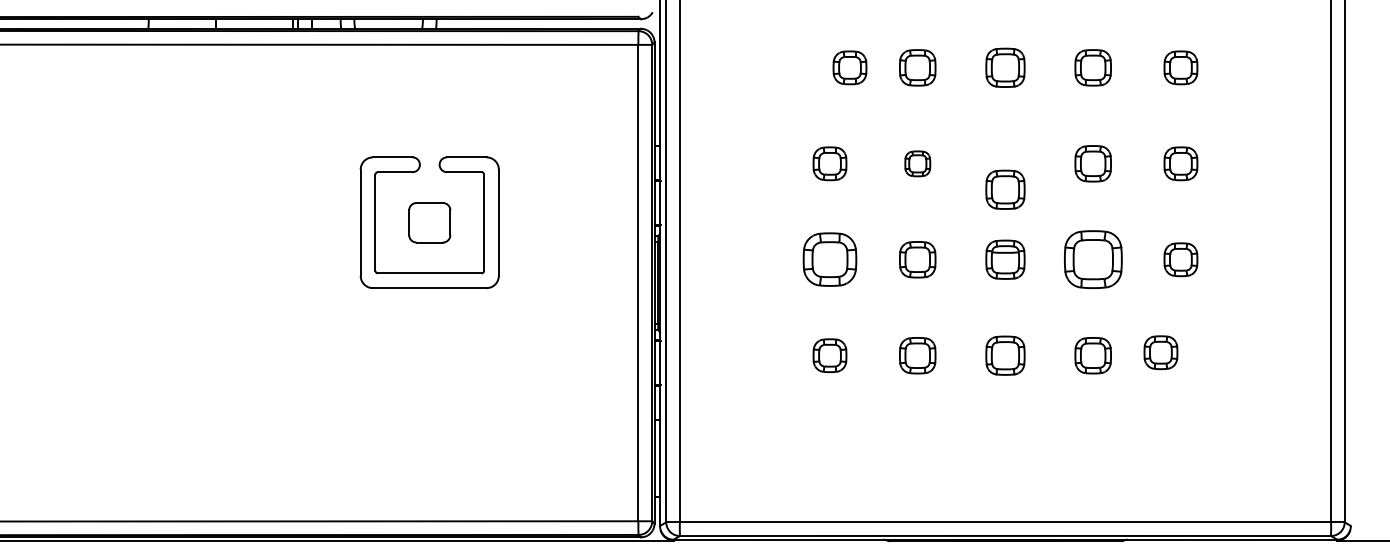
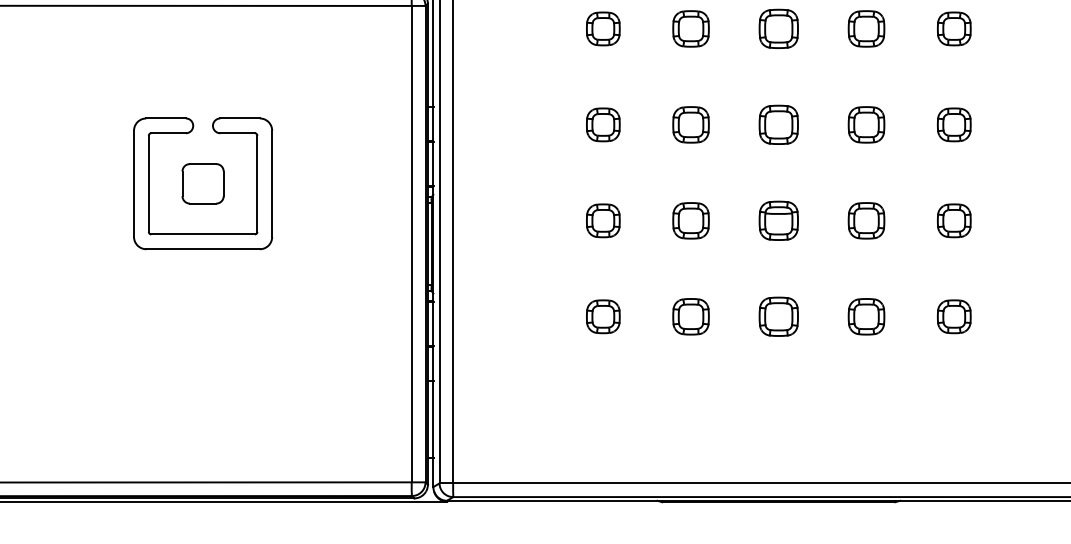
part: (849, 67) -> (602, 28), moved
part: (917, 163) -> (690, 124), size x1.43
part: (1005, 189) -> (778, 124), moved
part: (829, 259) -> (602, 220), size x0.62
part: (1092, 259) -> (865, 220), size x0.62
part: (1160, 352) -> (953, 316), moved

